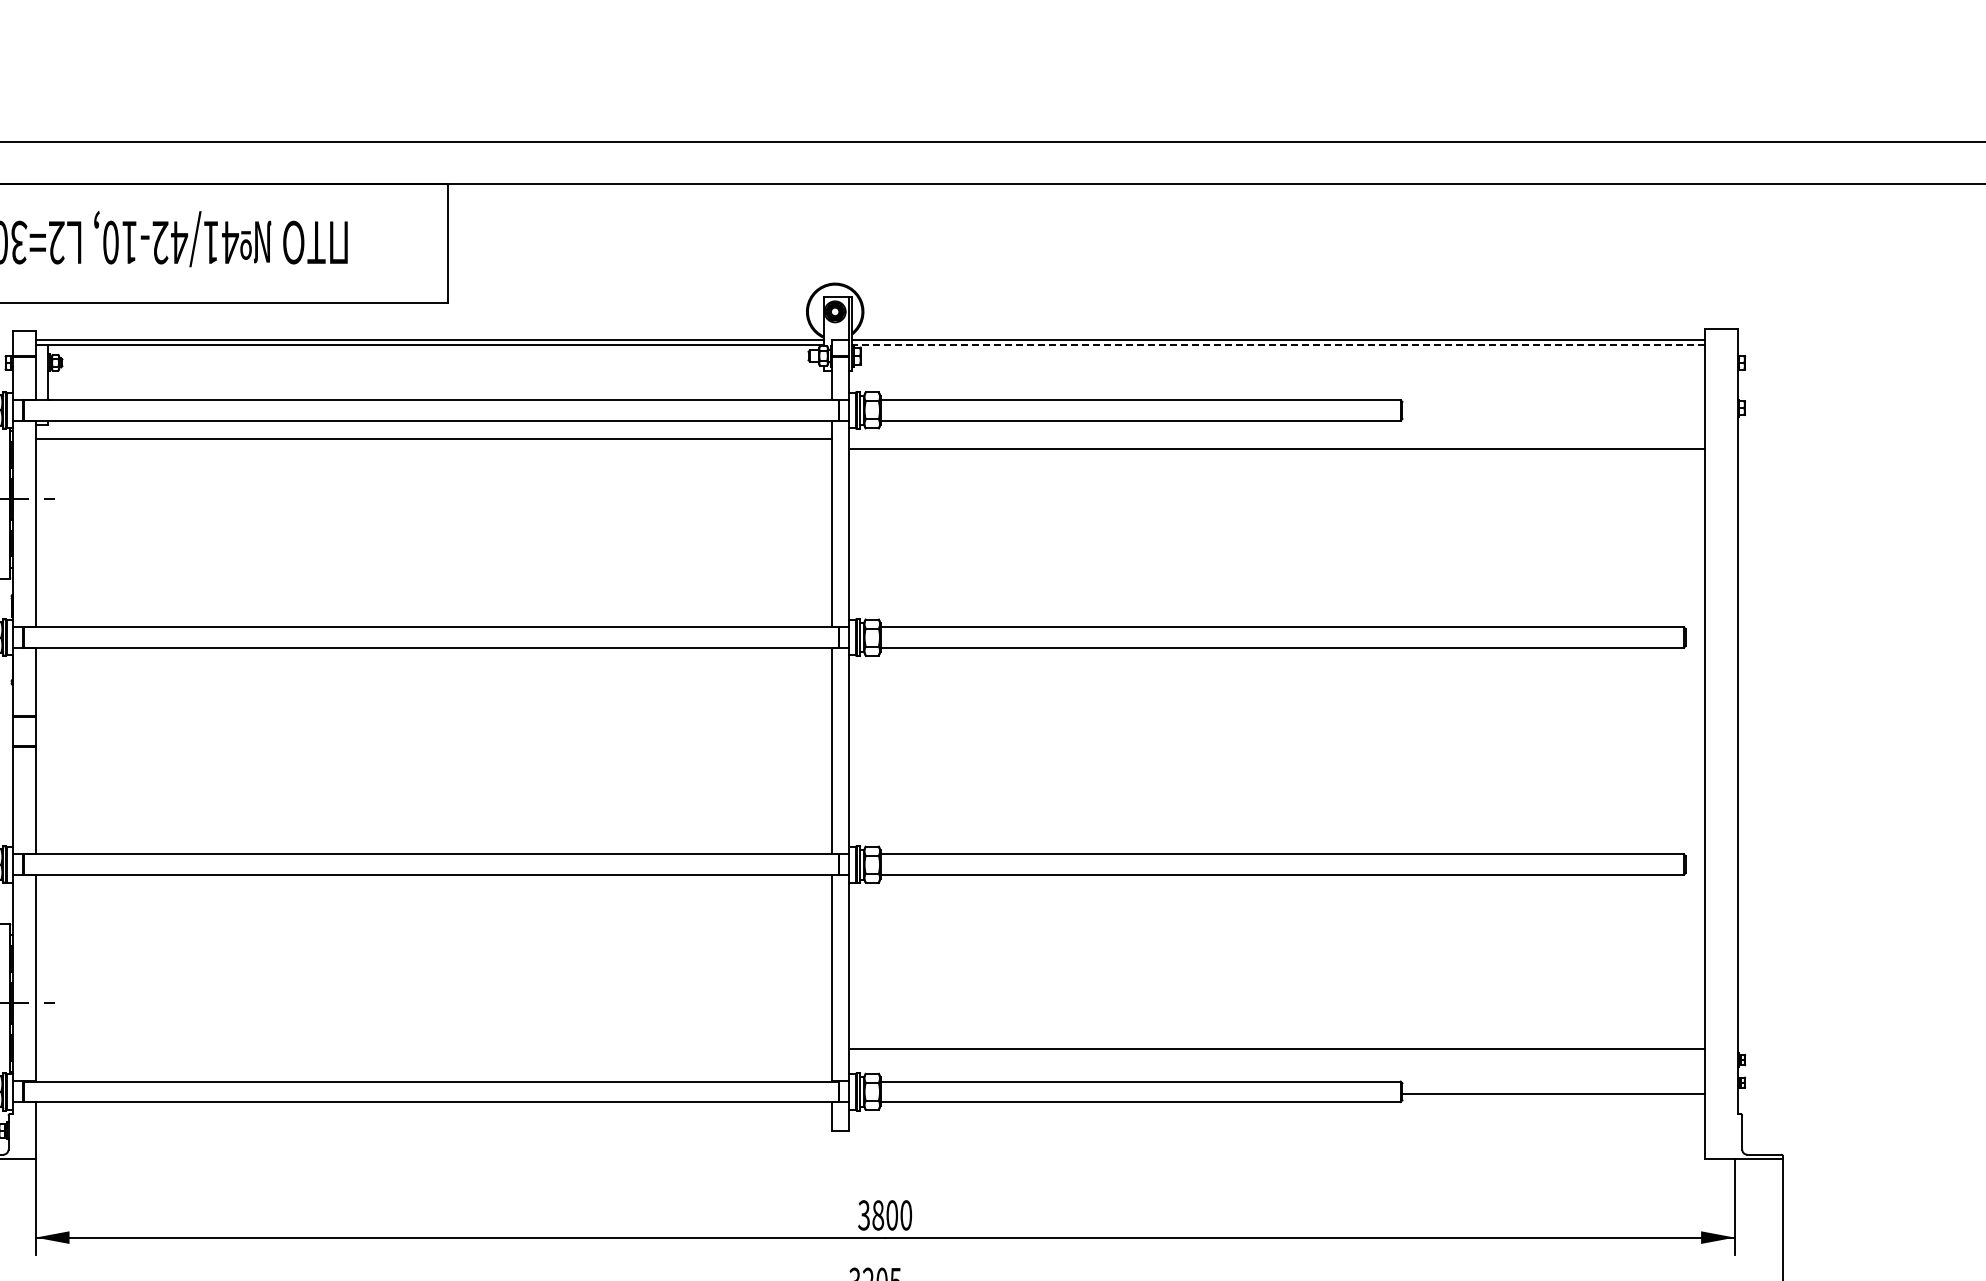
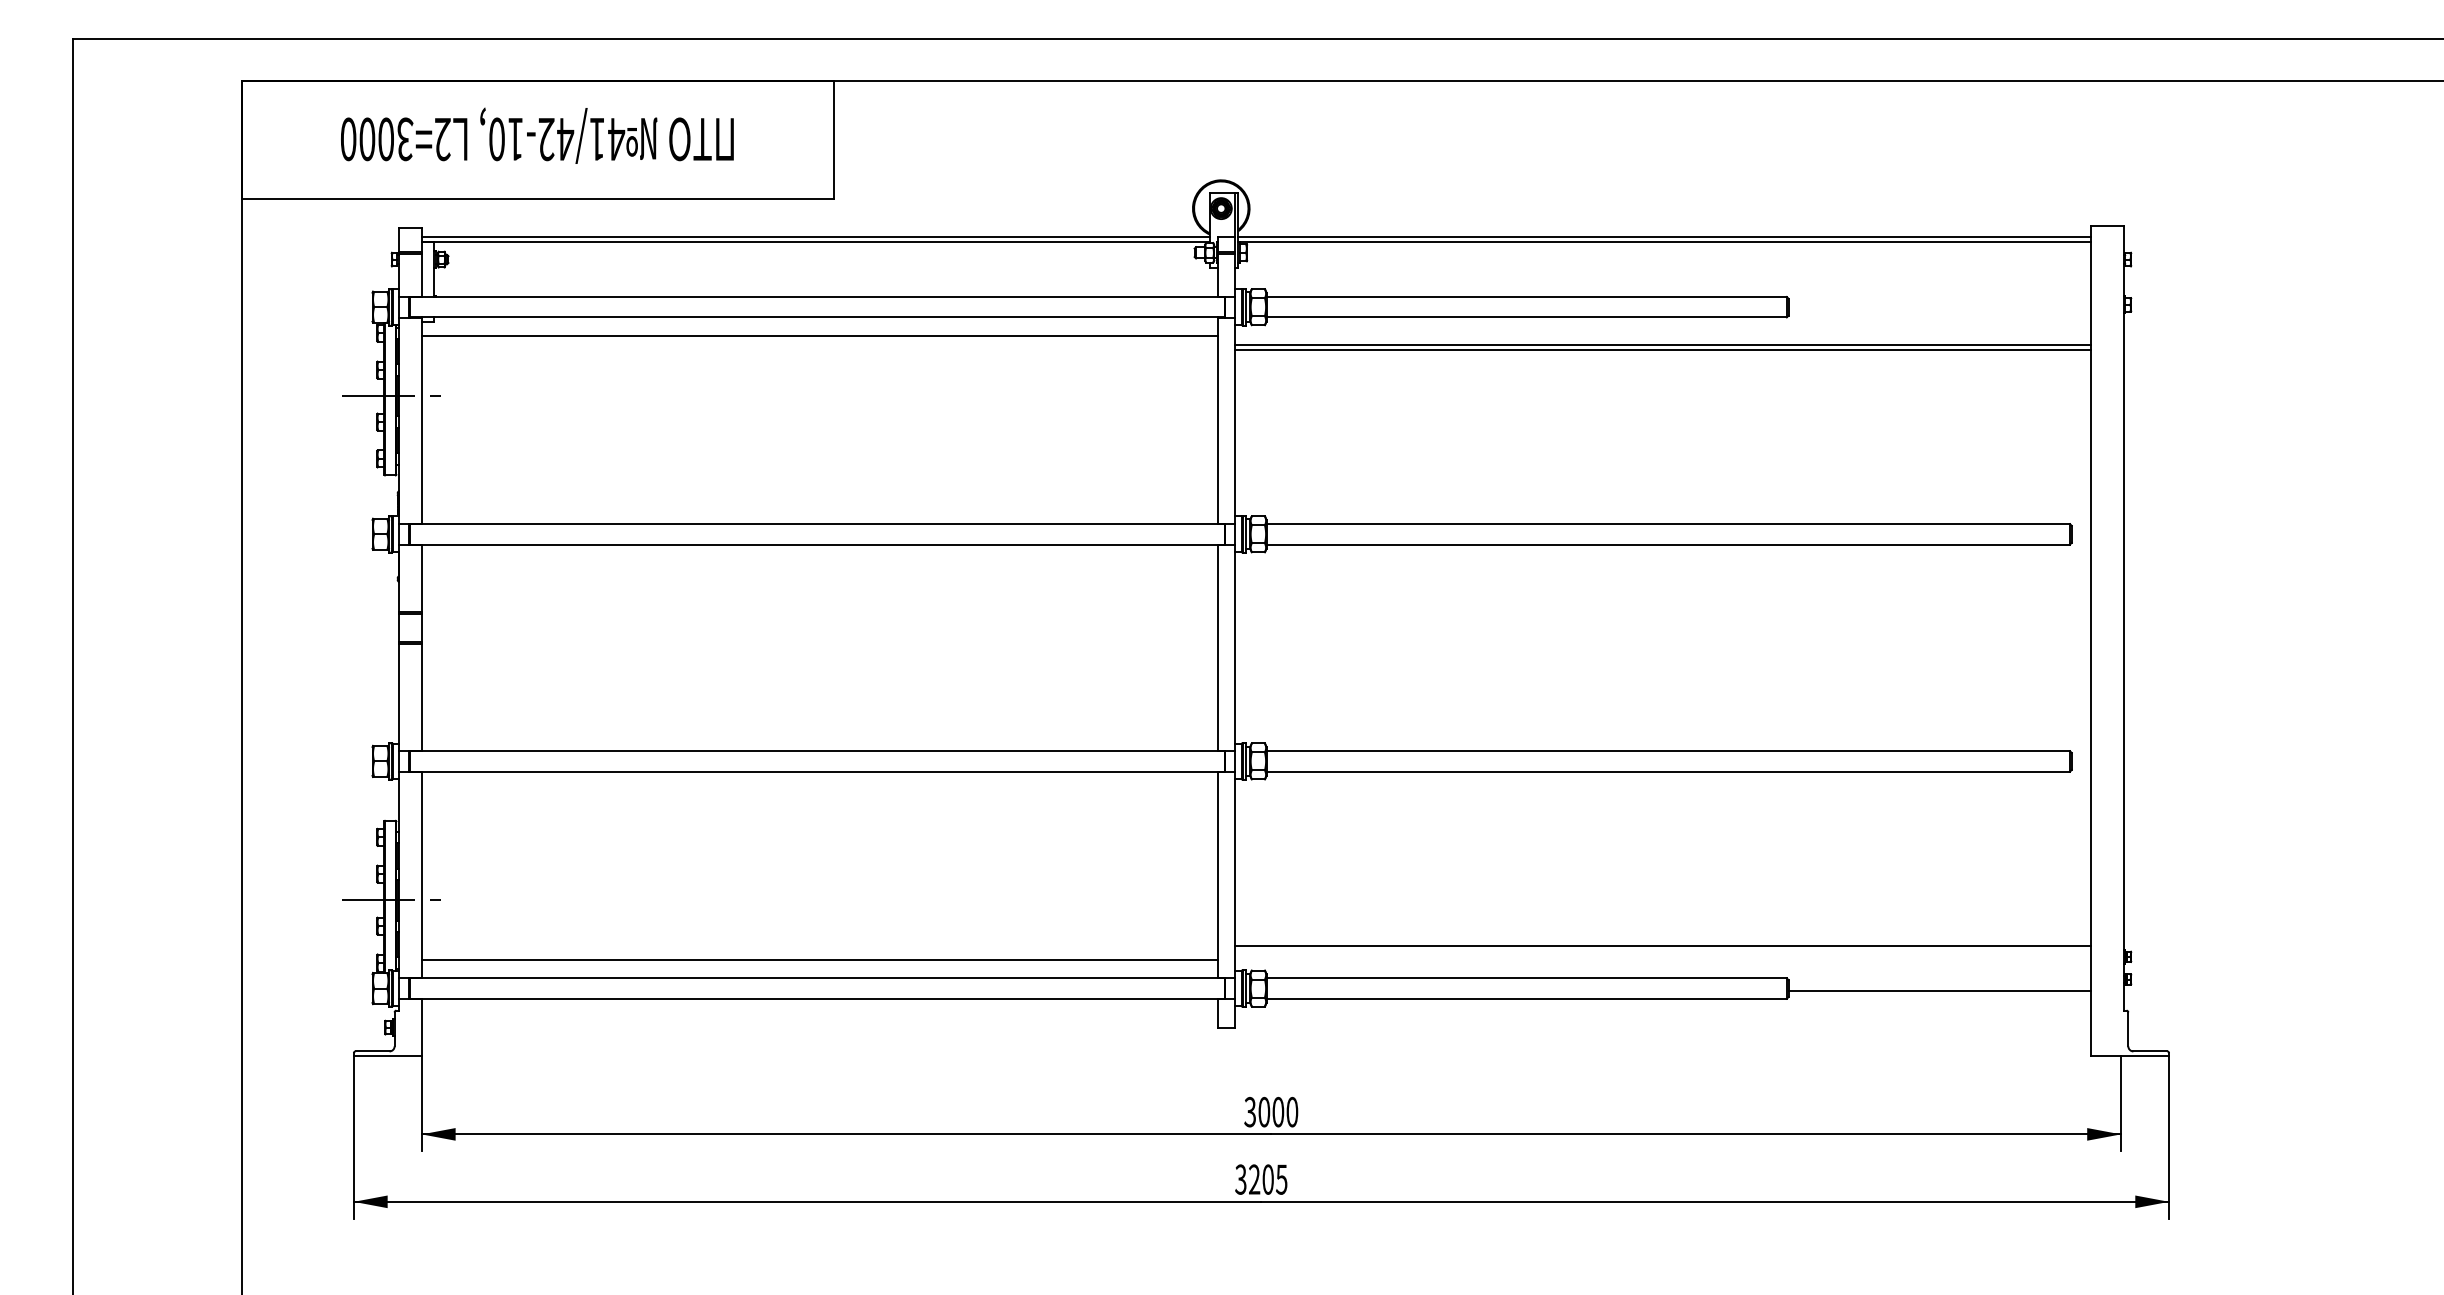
line: (1278, 344) -> (1664, 241), dashed -> solid
line: (1276, 453) -> (1662, 350), added
line: (433, 1063) -> (819, 960), added
text: (878, 1215) -> (1264, 1112), 3800 -> 3000

